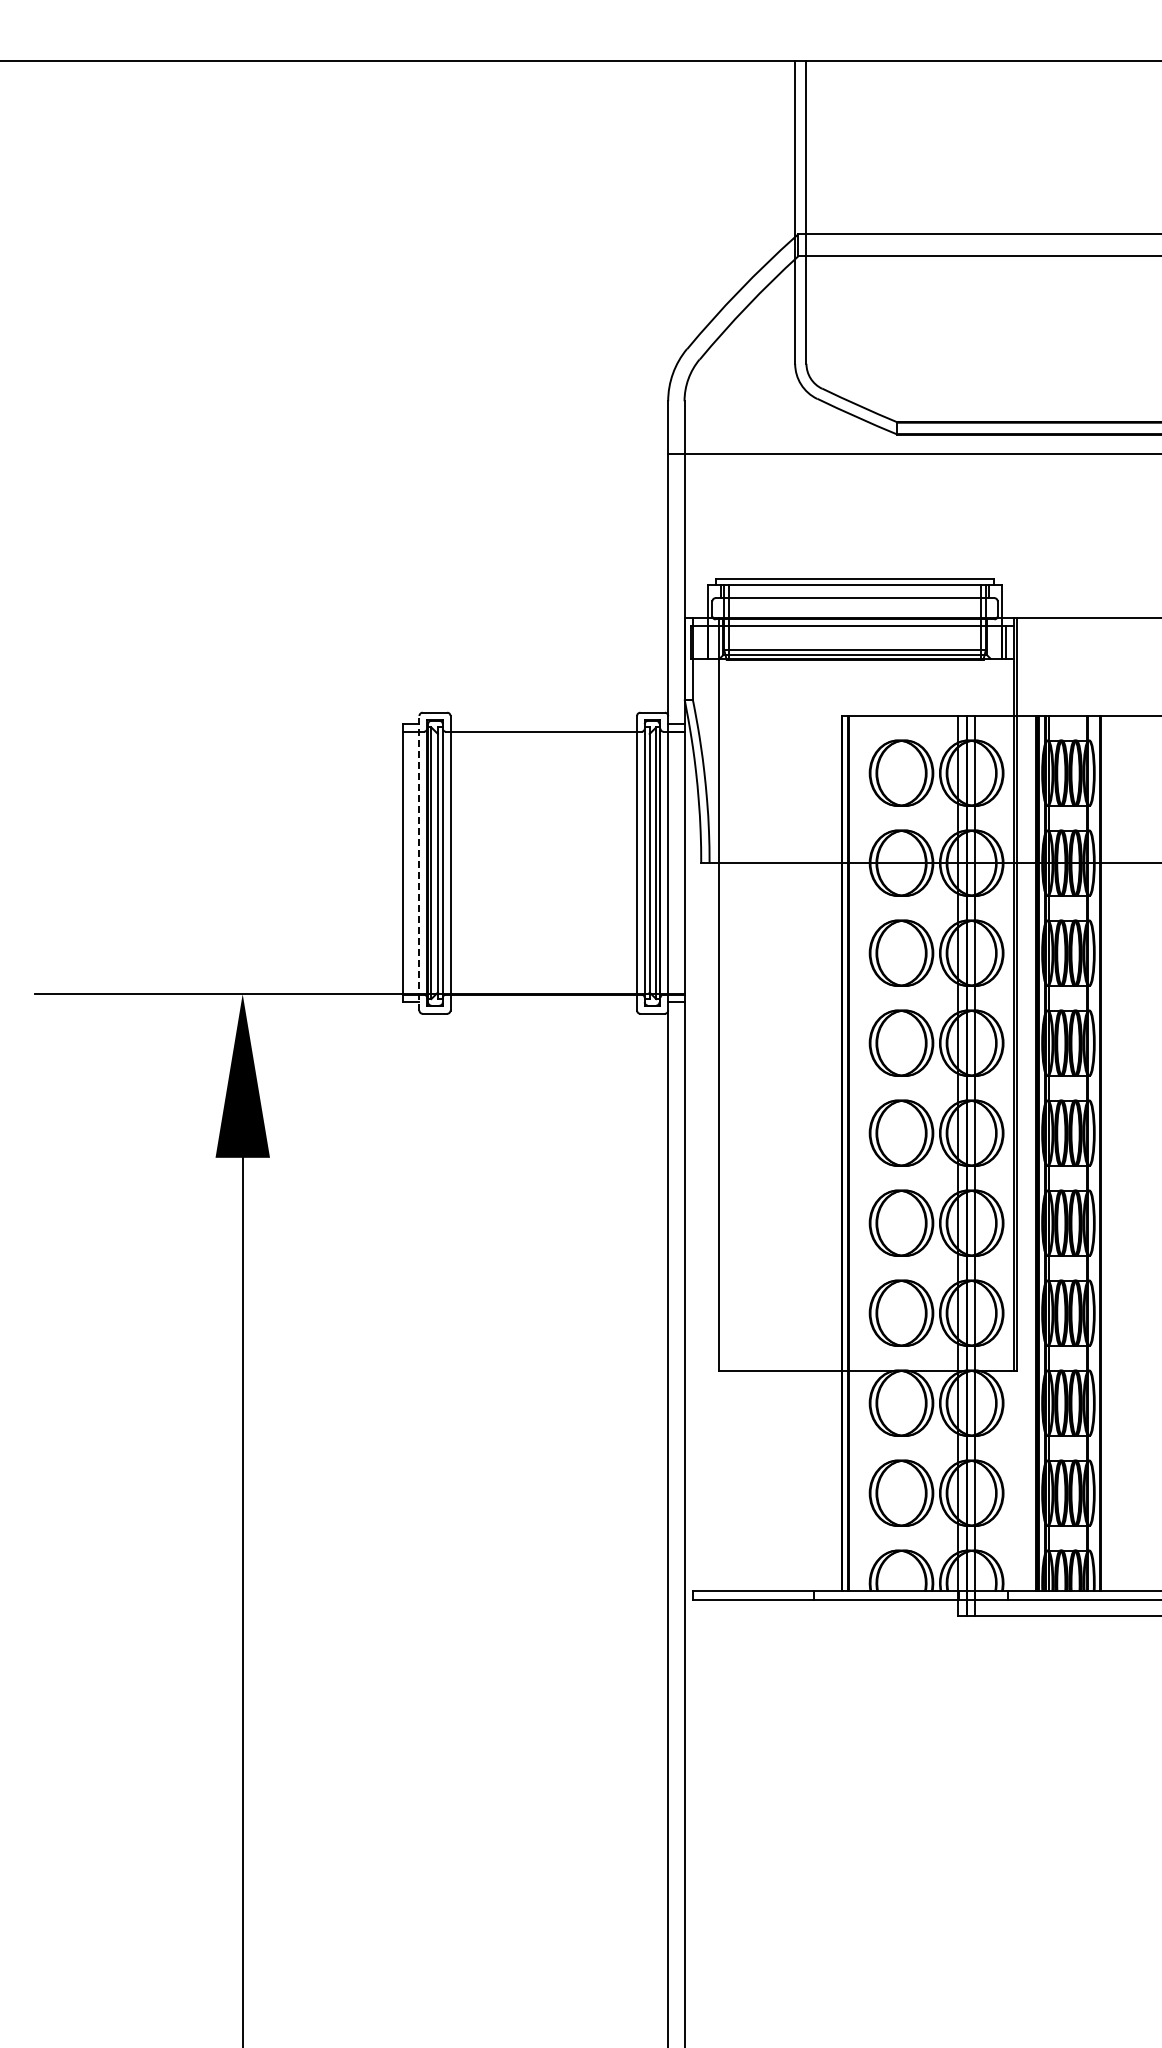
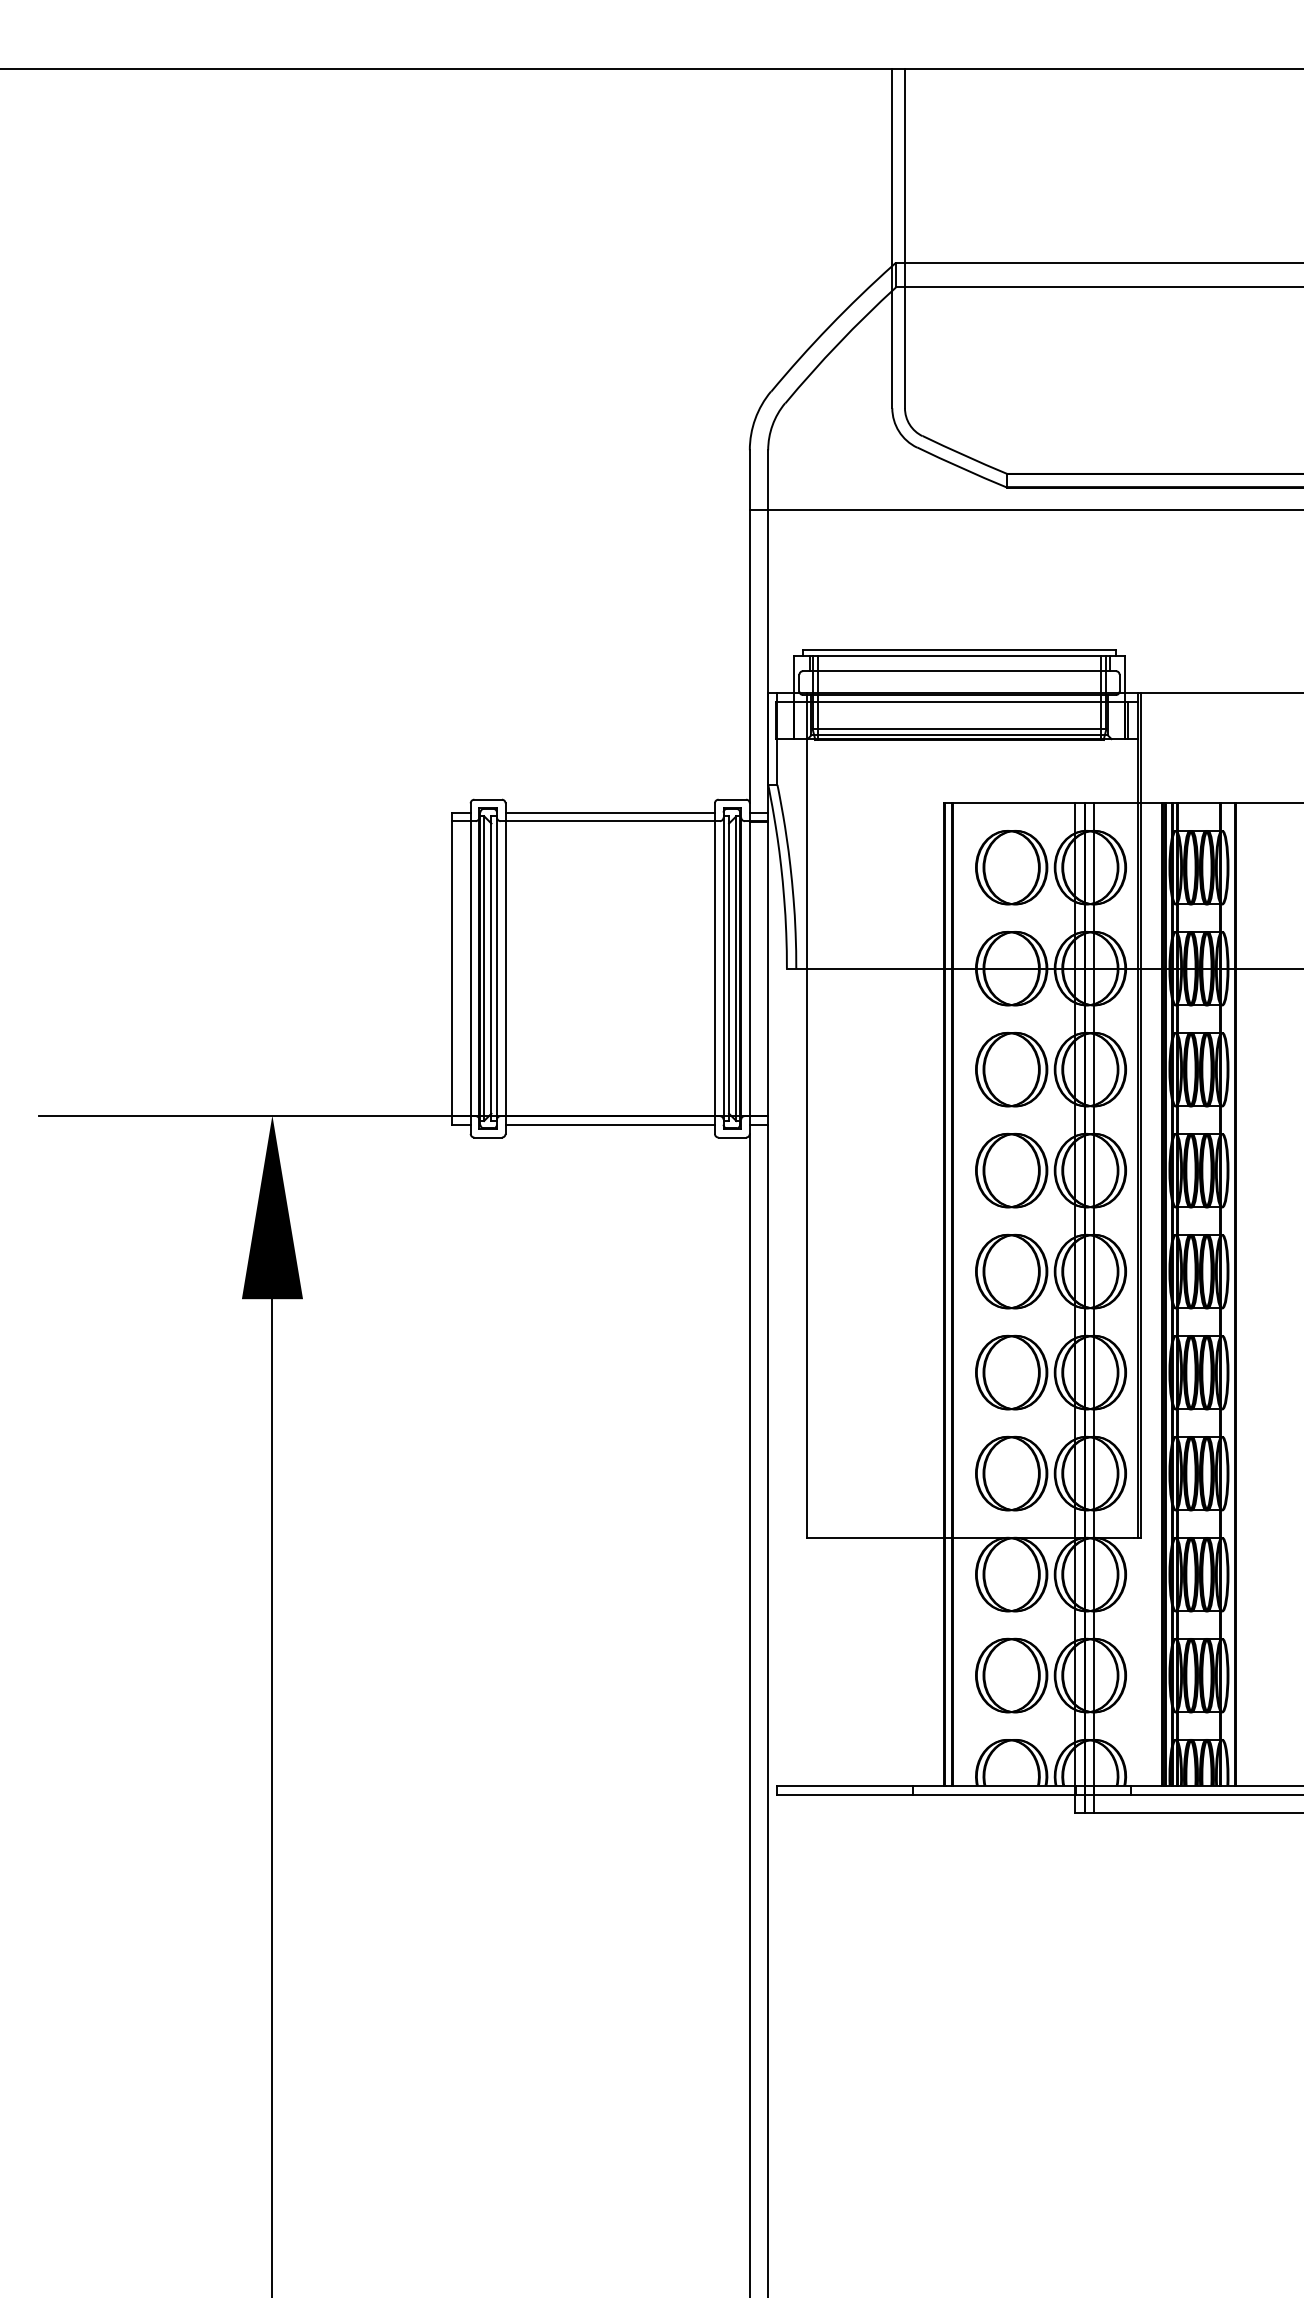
line: (543, 724) -> (609, 812), added
line: (419, 862) -> (470, 967), dashed -> solid
line: (543, 1002) -> (609, 1124), added

